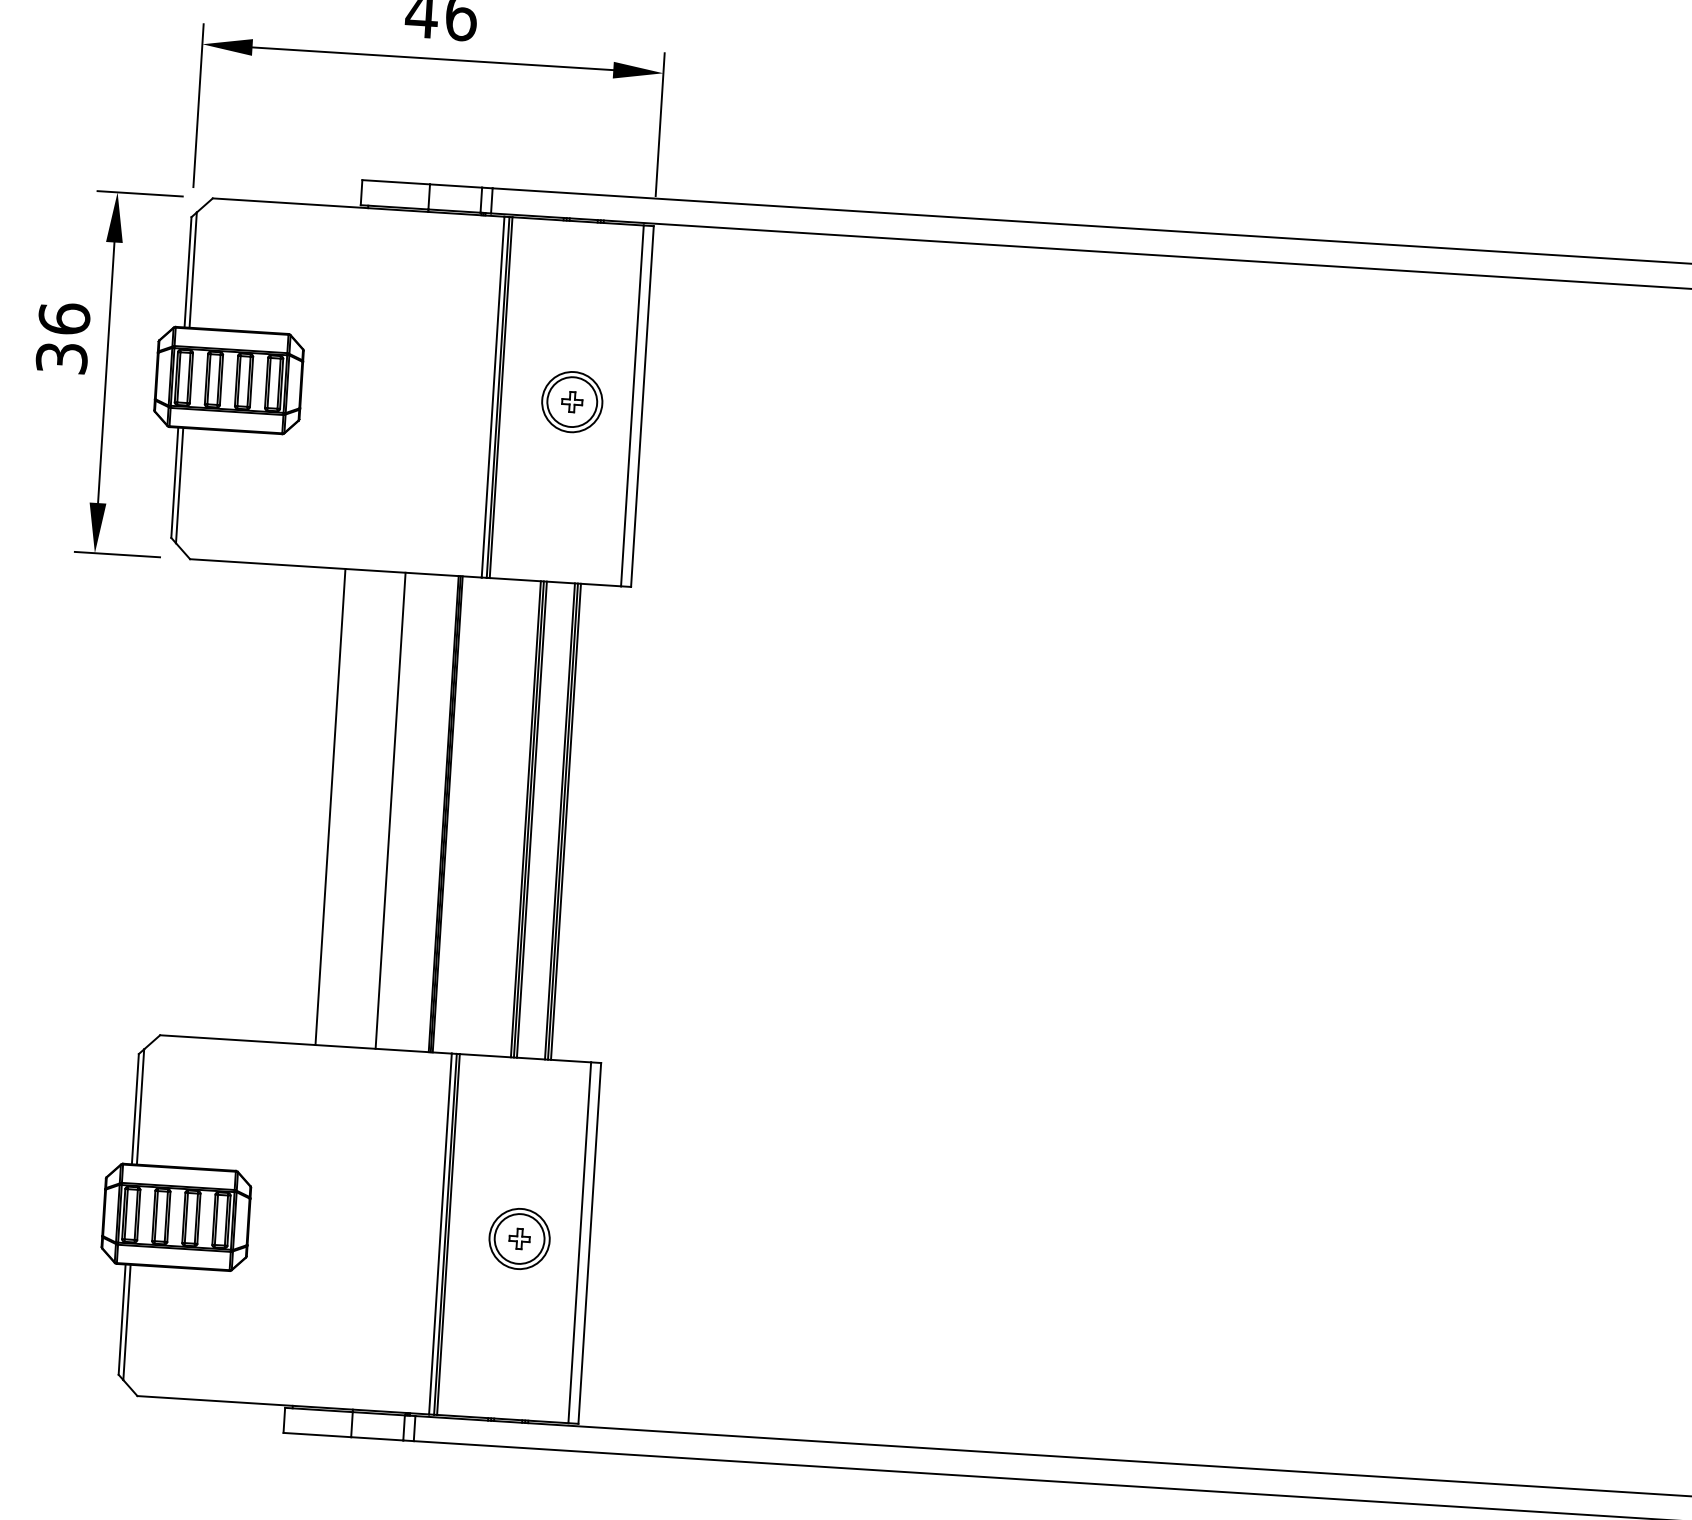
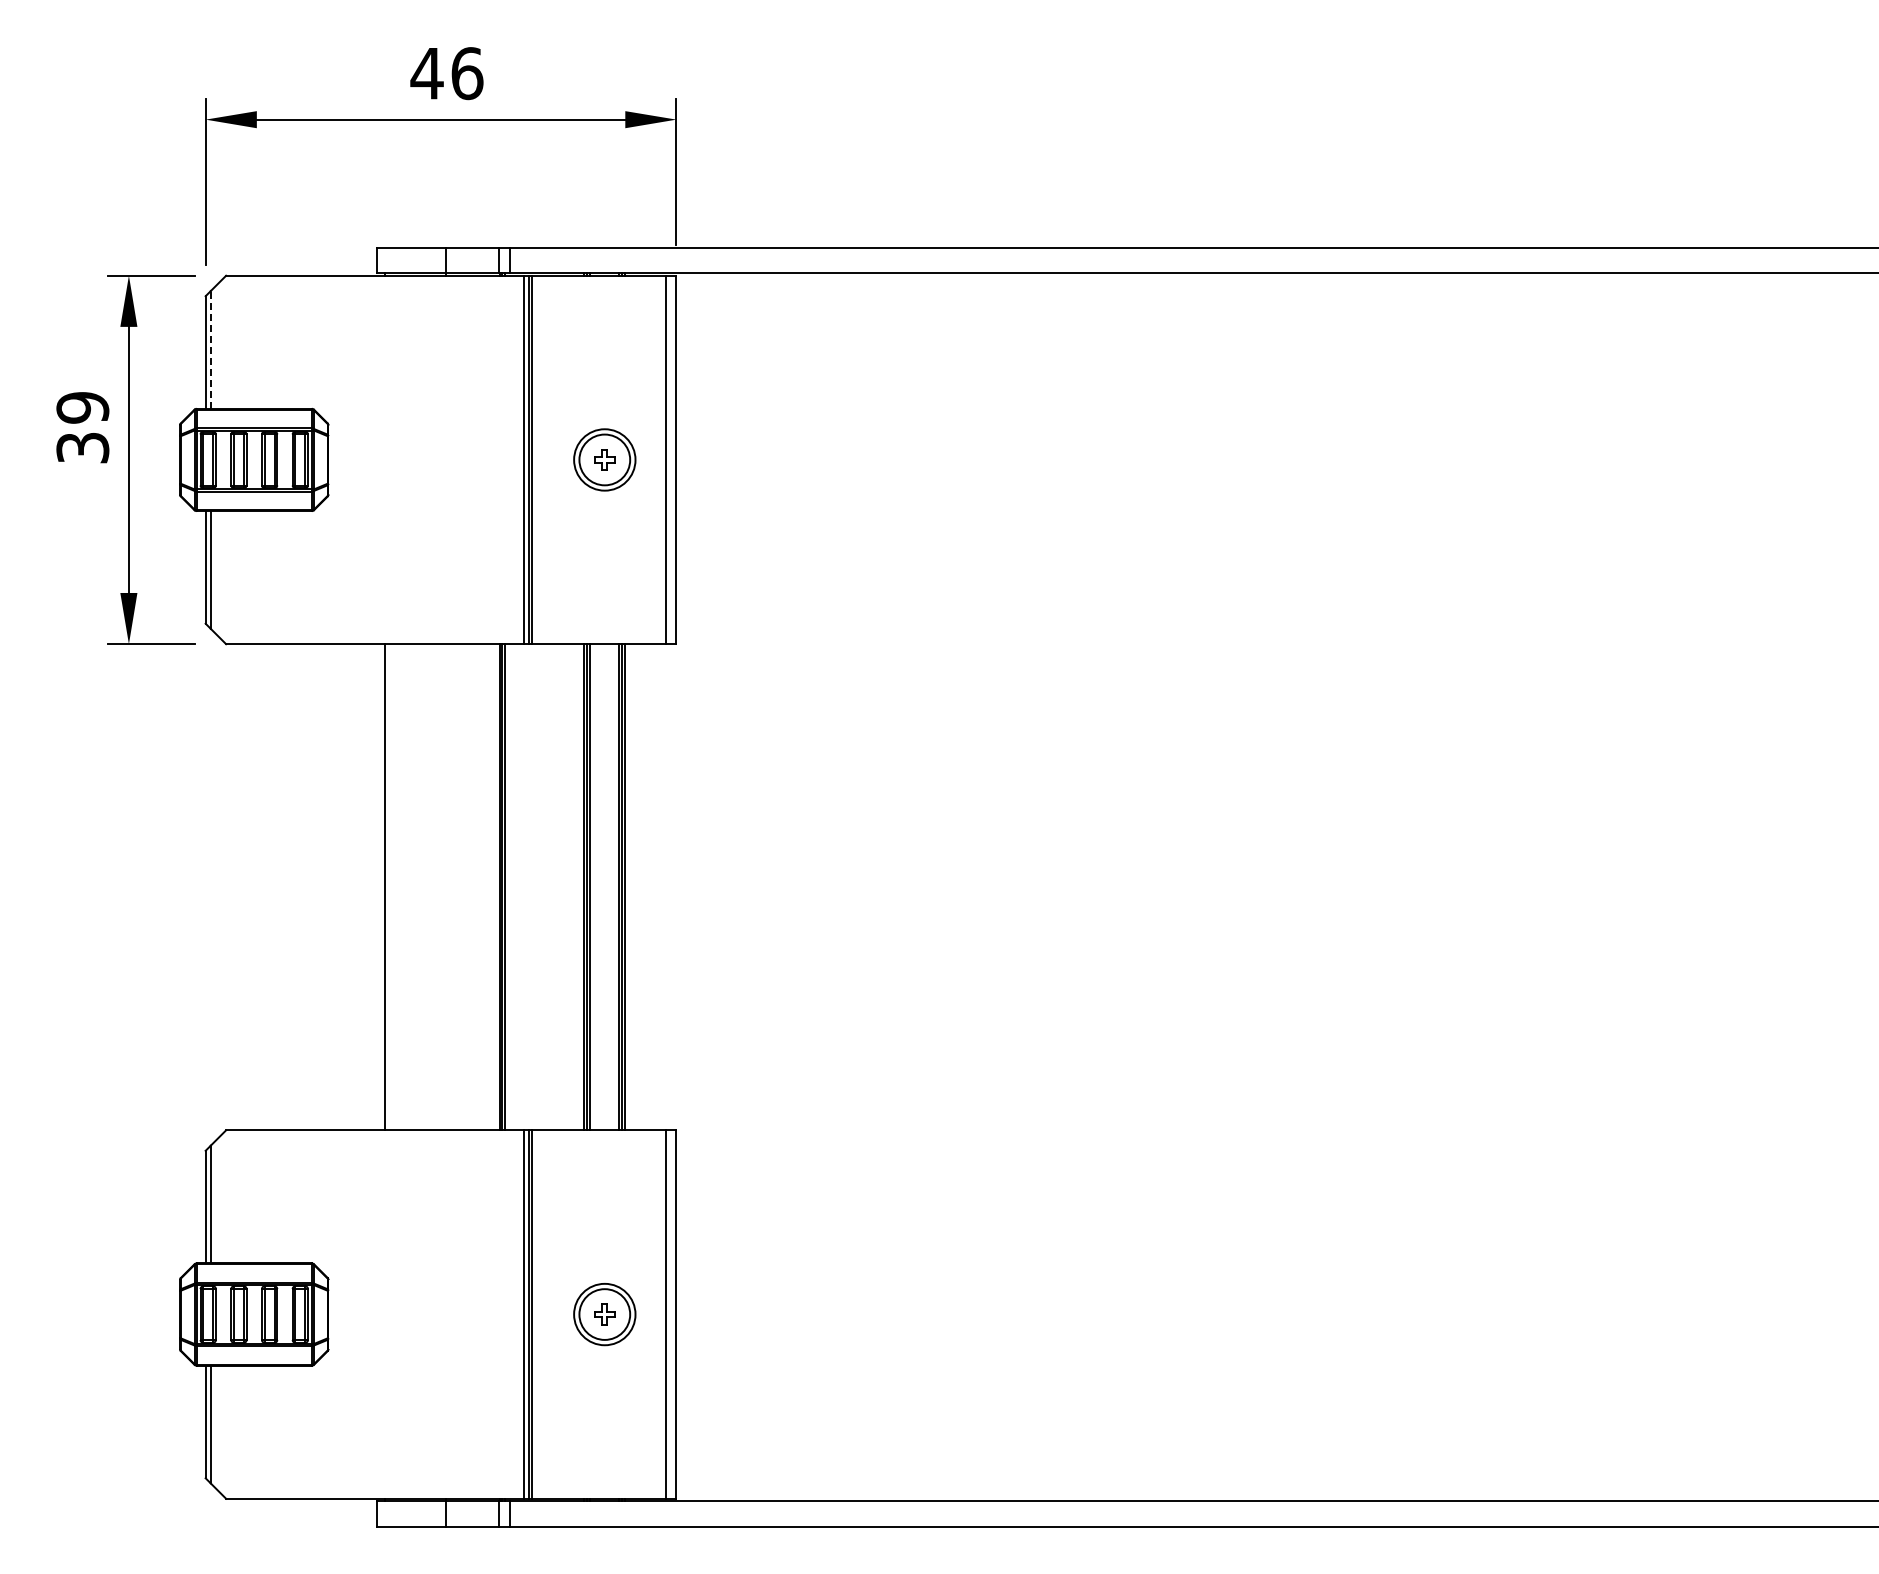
line: (192, 269) -> (210, 349), solid -> dashed
text: (64, 318) -> (82, 407), 36 -> 39
line: (390, 811) -> (446, 887), removed

